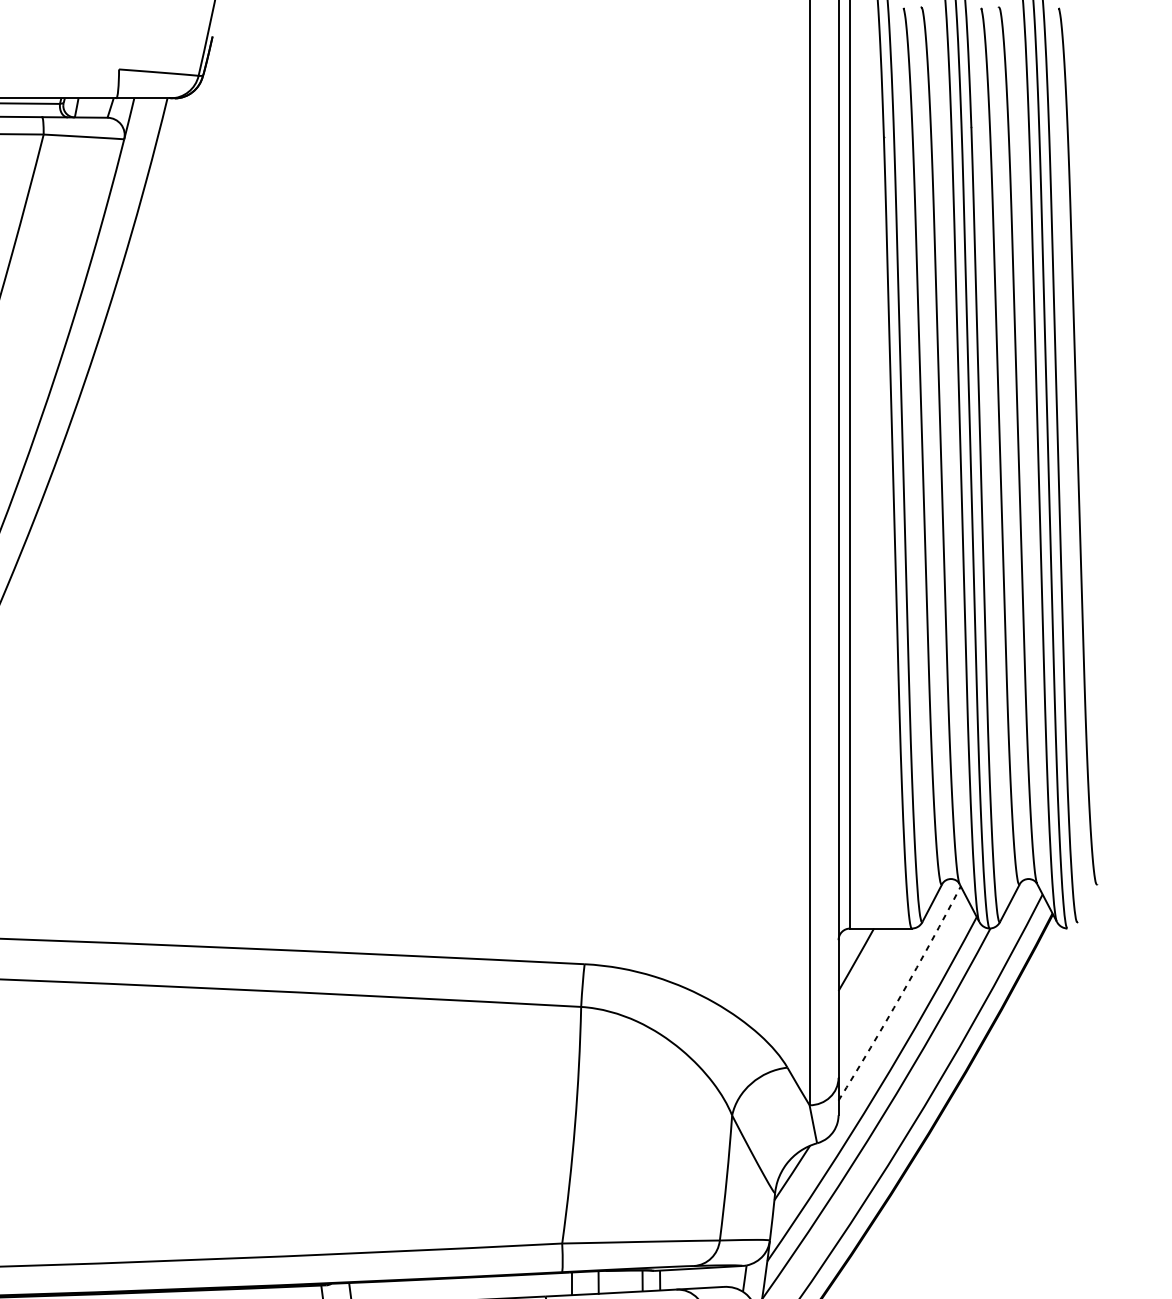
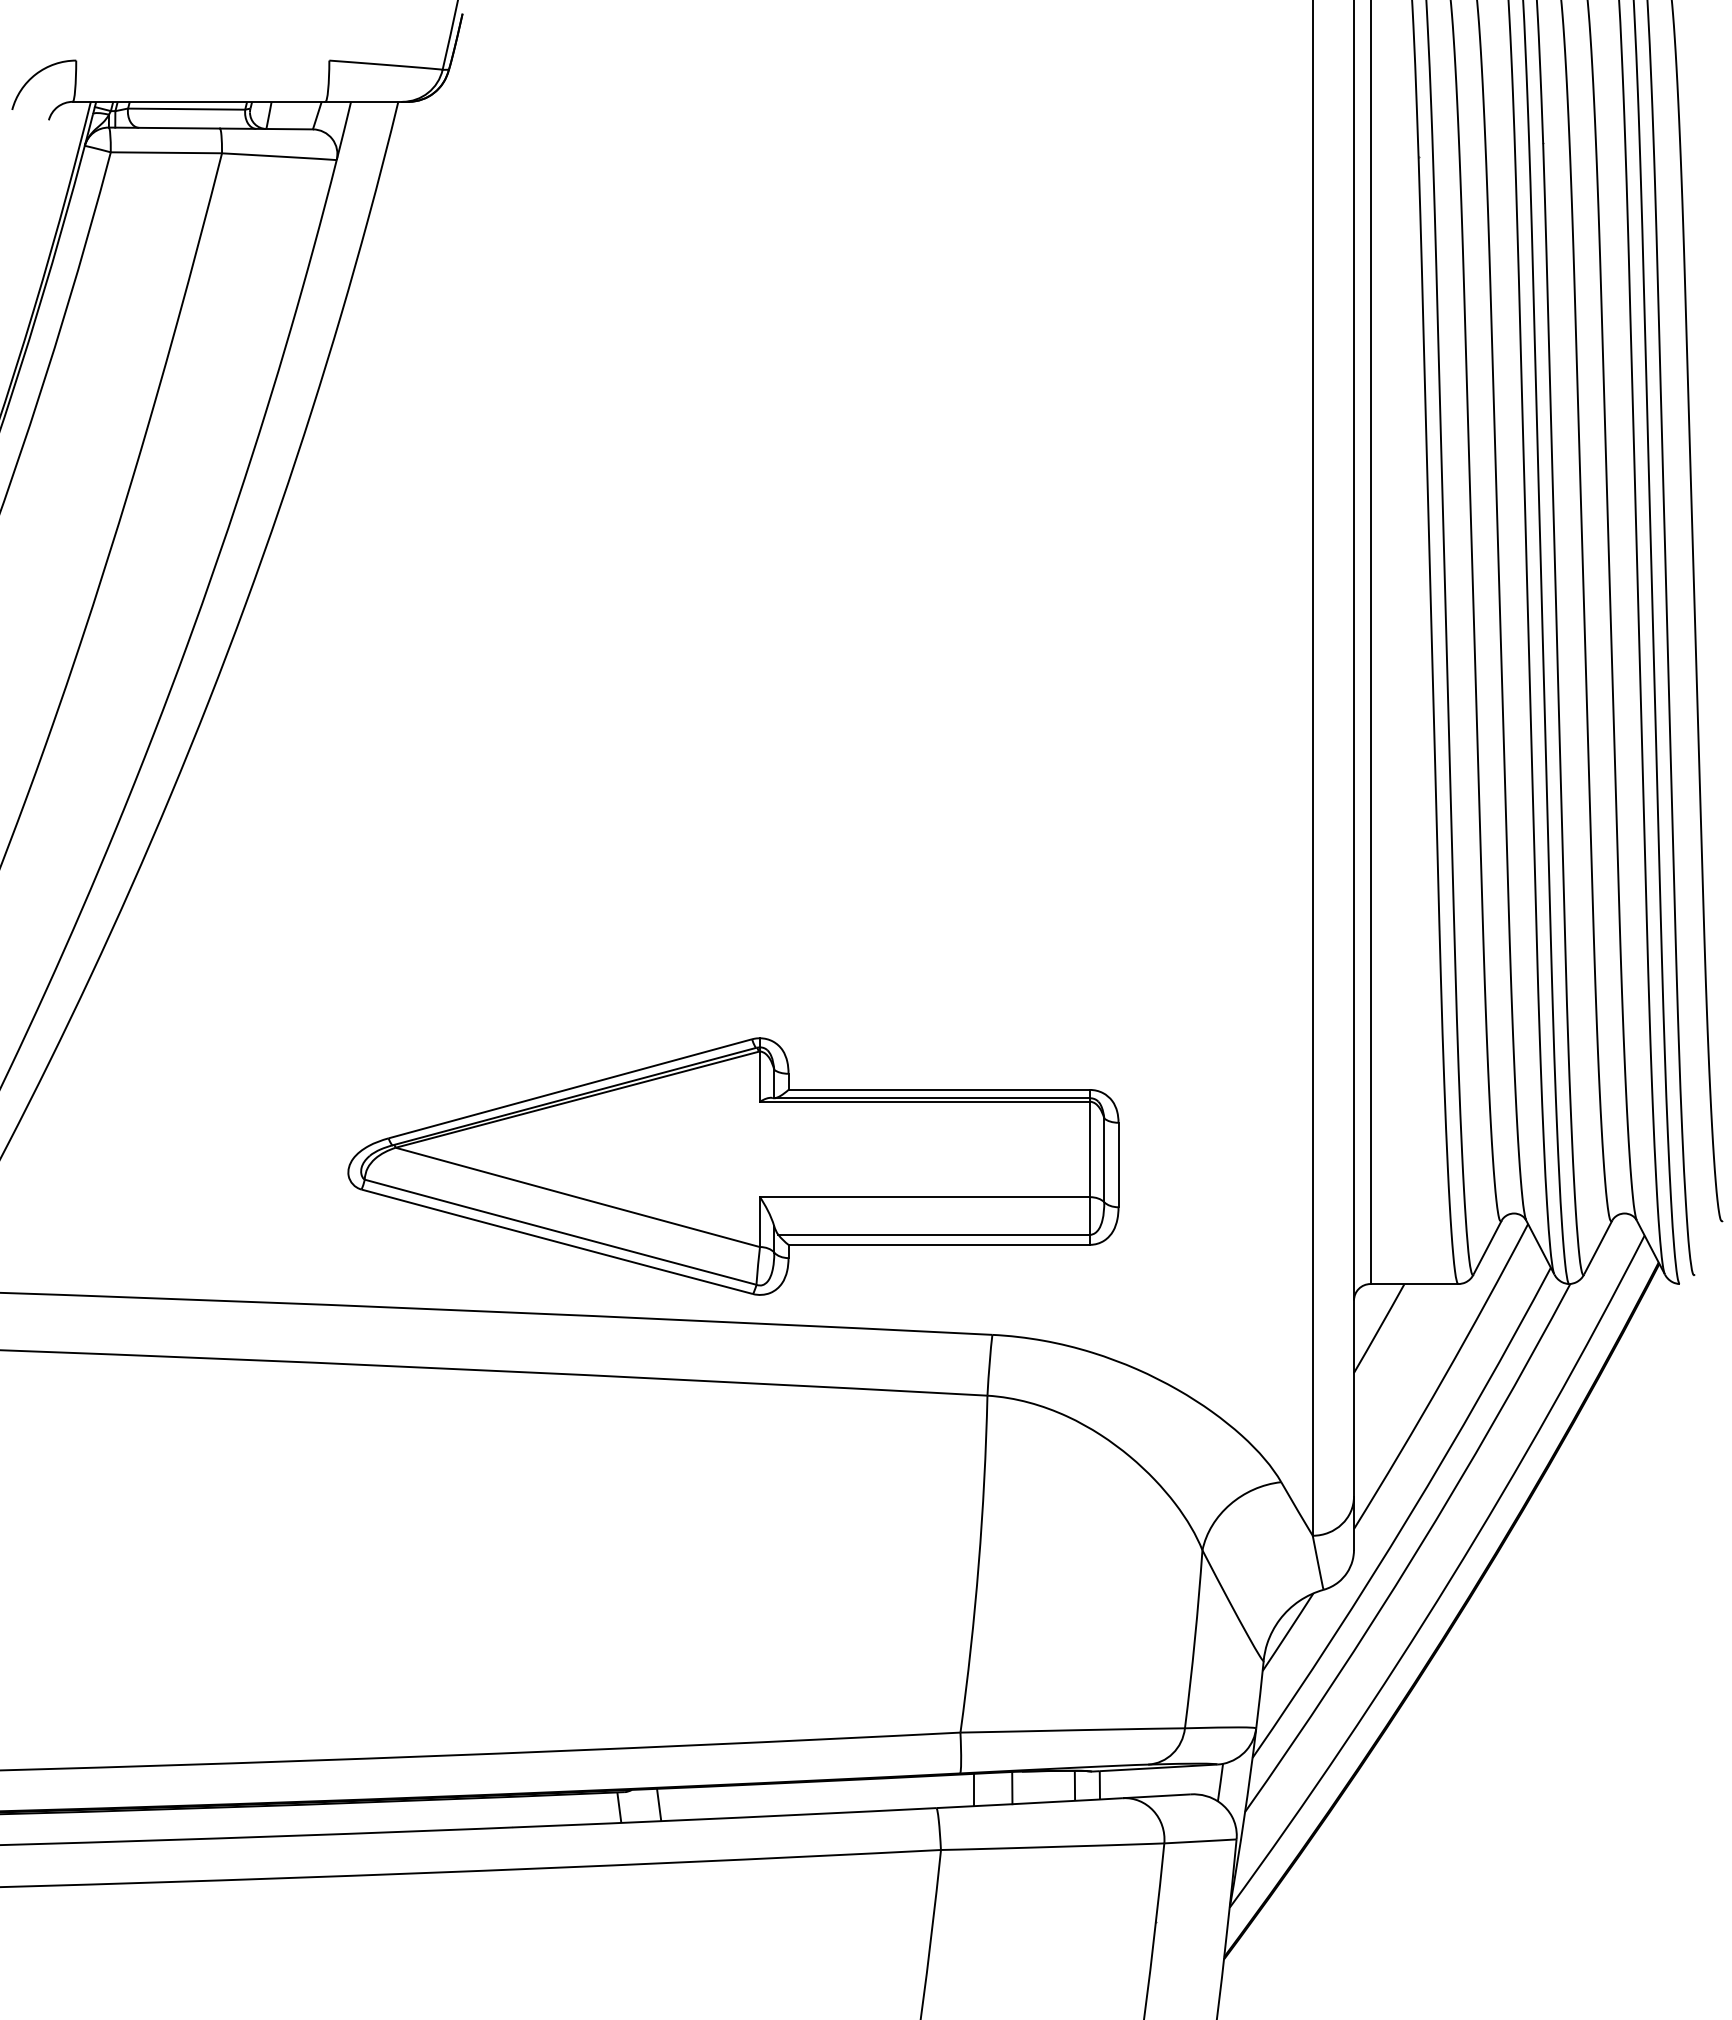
part: (402, 846) -> (733, 1166), added
arc: (901, 994) -> (1443, 1378), dashed -> solid

